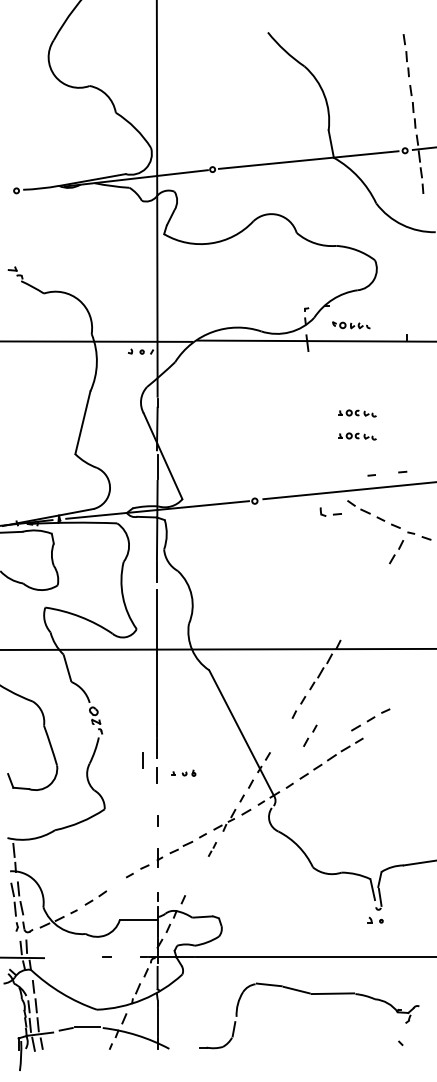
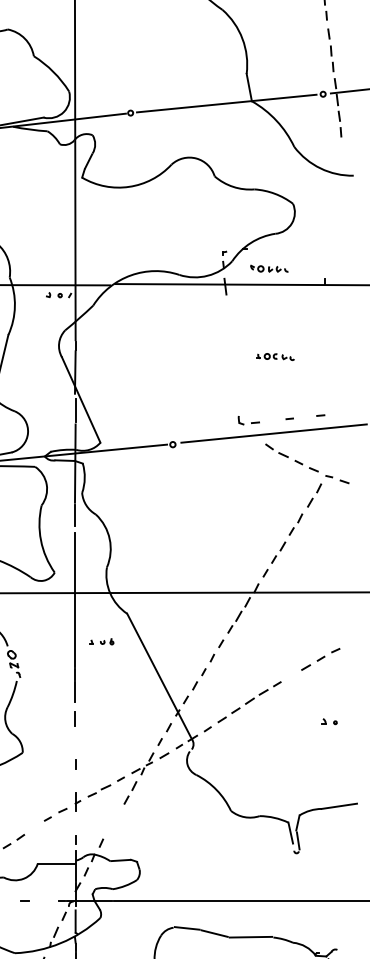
part: (357, 436) -> (275, 379), removed
part: (330, 511) -> (248, 419), moved
part: (364, 601) -> (282, 544), added
part: (370, 719) -> (320, 658), moved
part: (310, 735) -> (199, 678), moved
line: (142, 760) -> (60, 703), removed
part: (183, 772) -> (101, 640), moved
part: (212, 849) -> (130, 792), size x1.67
part: (375, 919) -> (329, 720), moved

